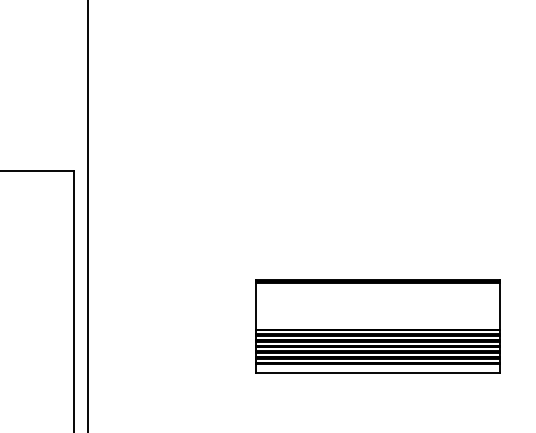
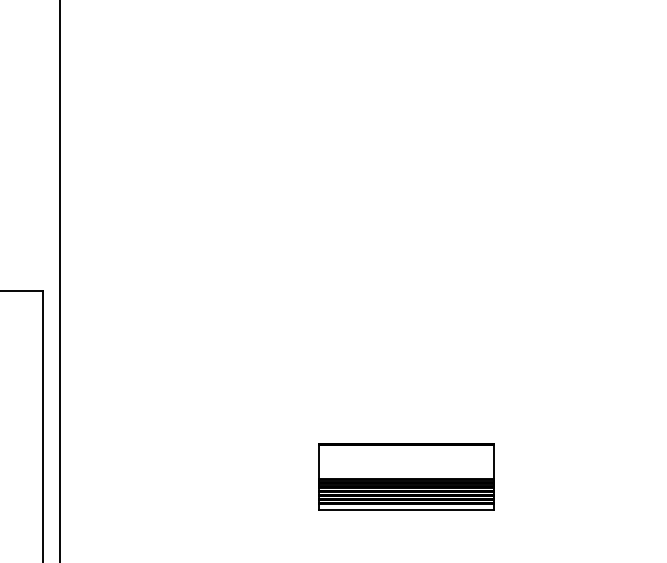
part: (377, 326) -> (406, 476), size x0.6

